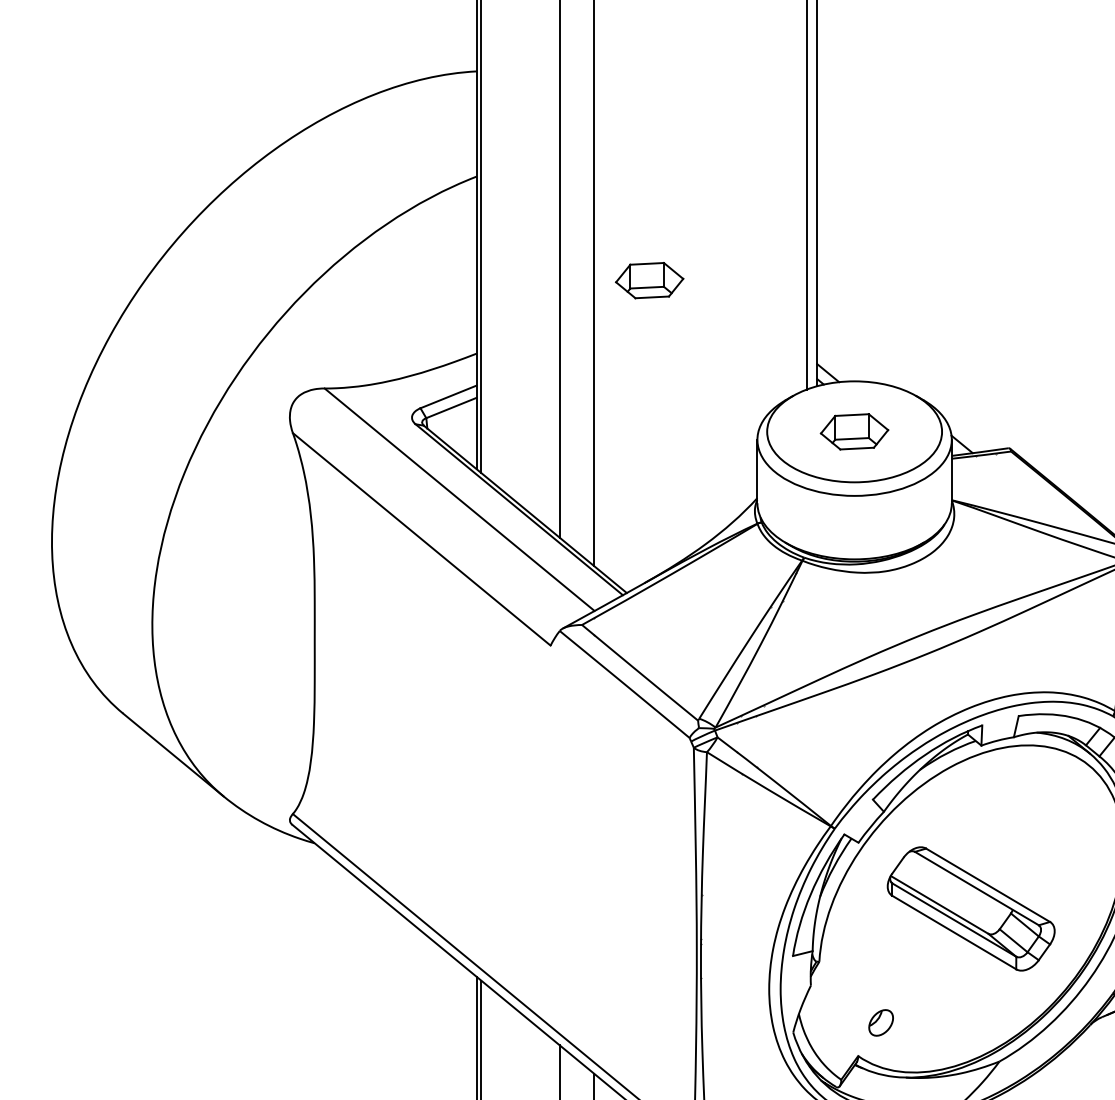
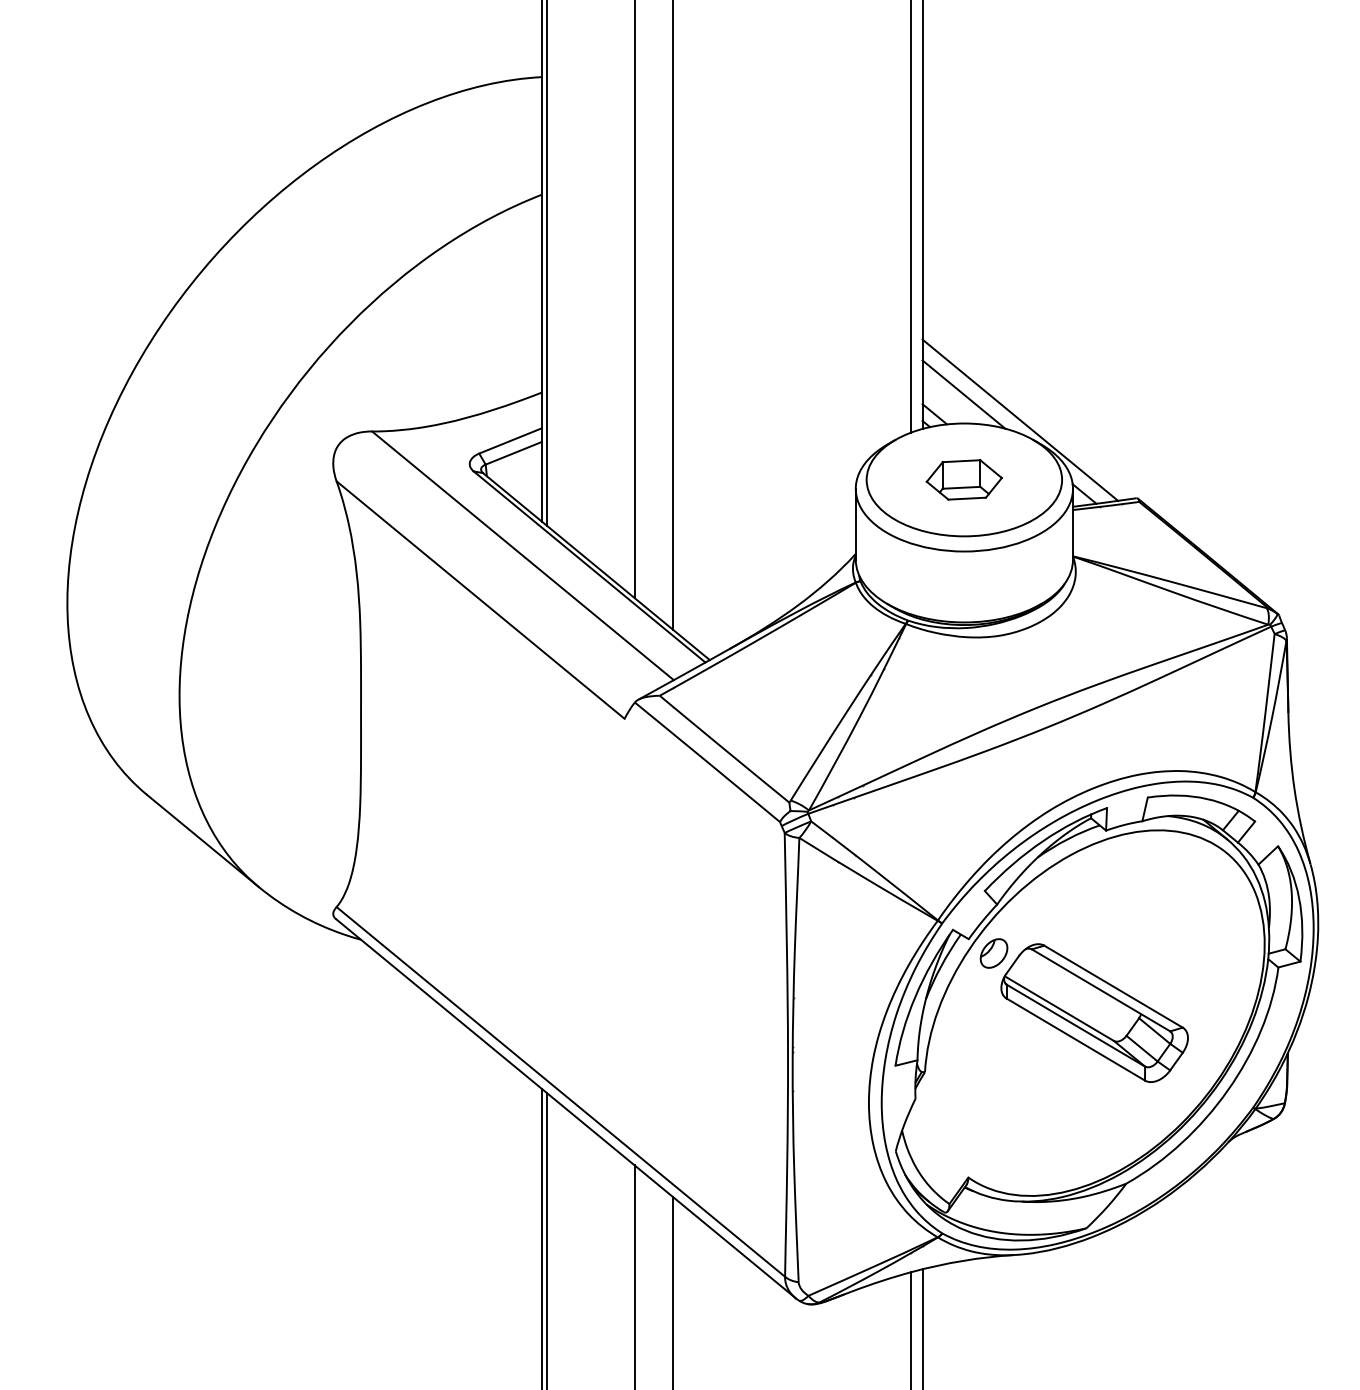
part: (648, 280) -> (734, 310), removed
line: (853, 355) -> (963, 394), added
line: (904, 377) -> (1020, 419), added
part: (880, 1022) -> (993, 953), moved

